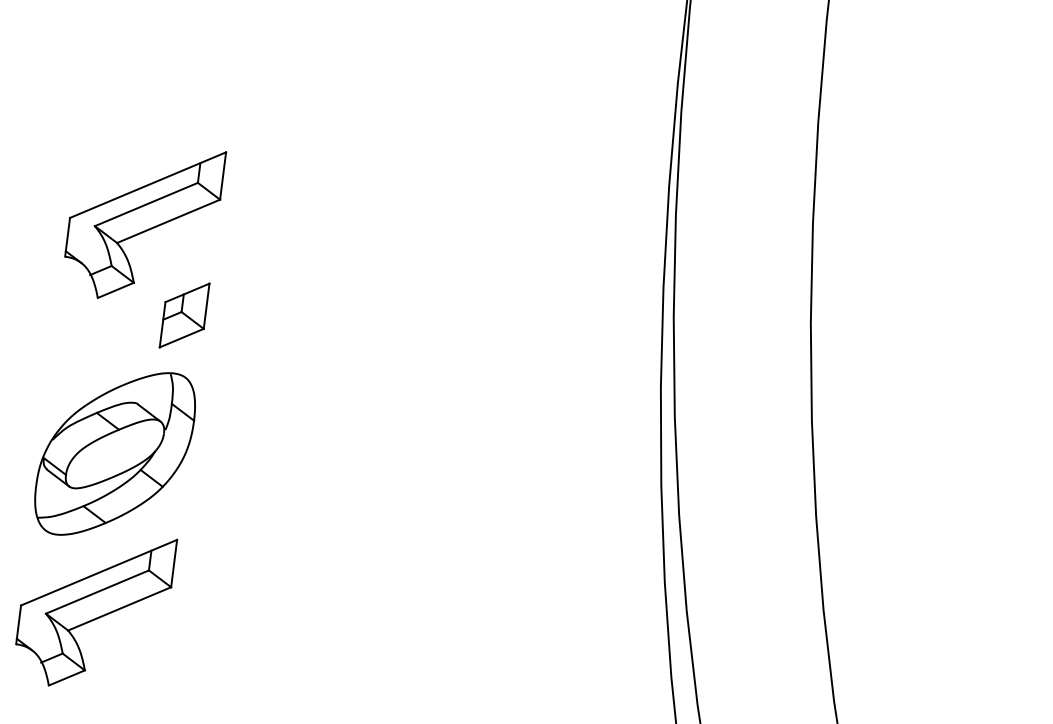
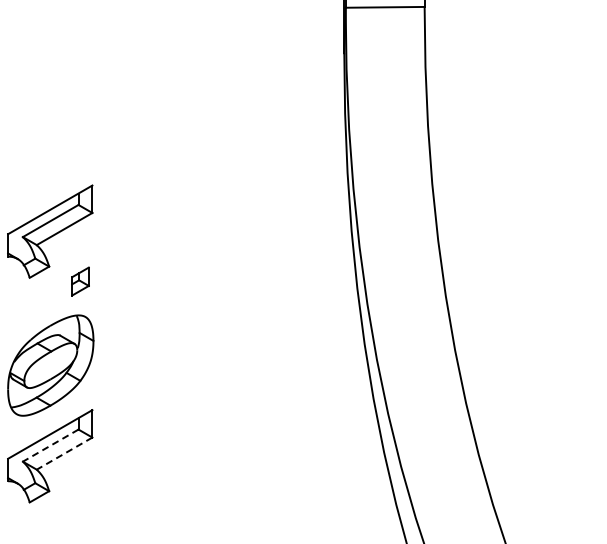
part: (184, 315) -> (80, 281), size x0.7
line: (97, 591) -> (50, 445), solid -> dashed
line: (119, 608) -> (64, 453), solid -> dashed

